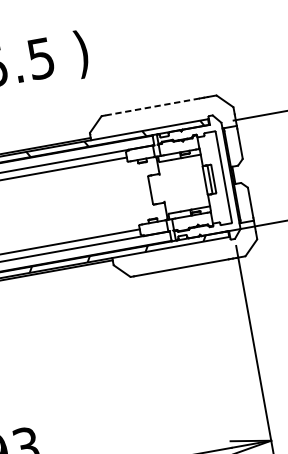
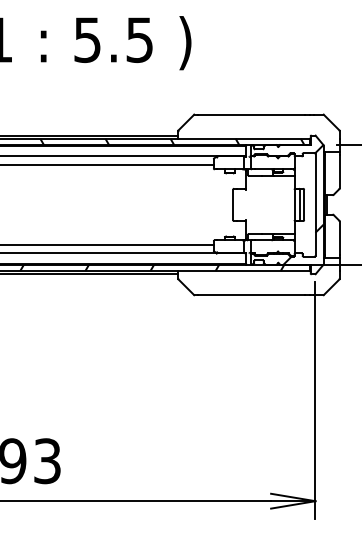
line: (152, 106) -> (251, 114), dashed -> solid
hatch: (213, 178) -> (303, 204), added

